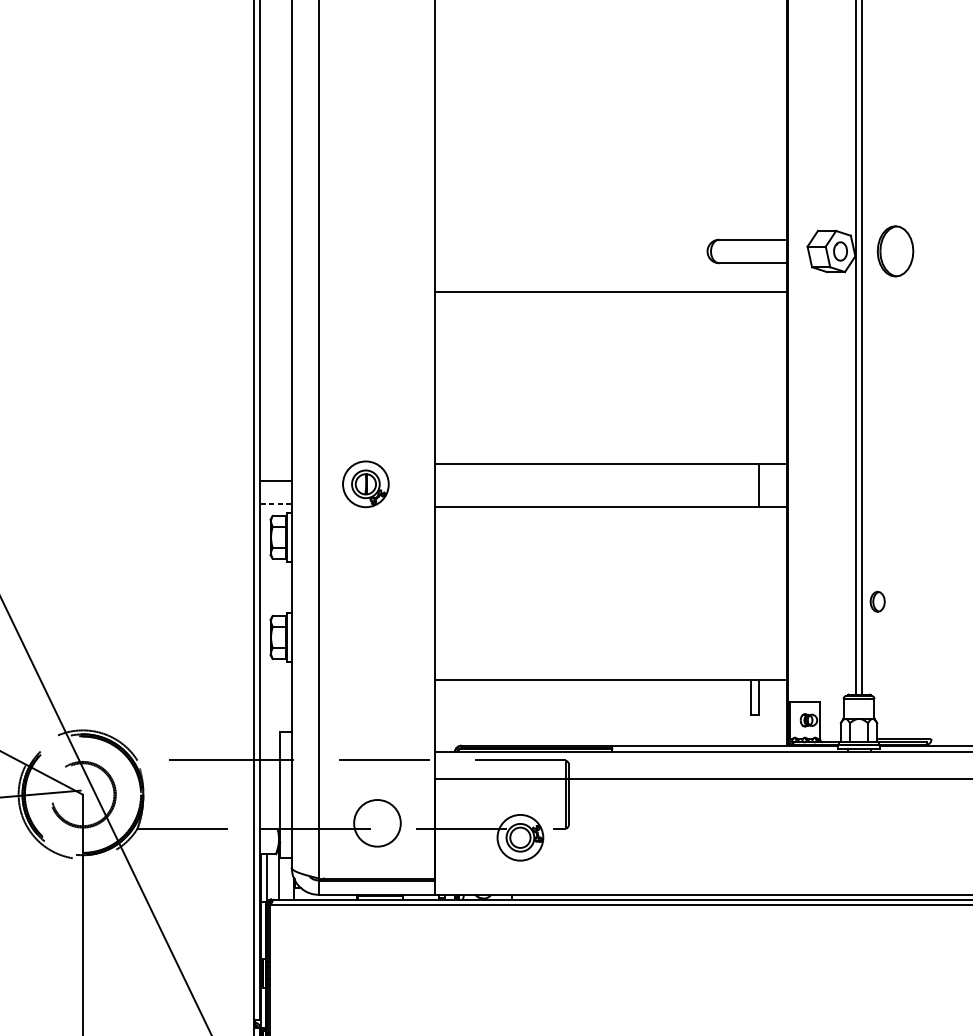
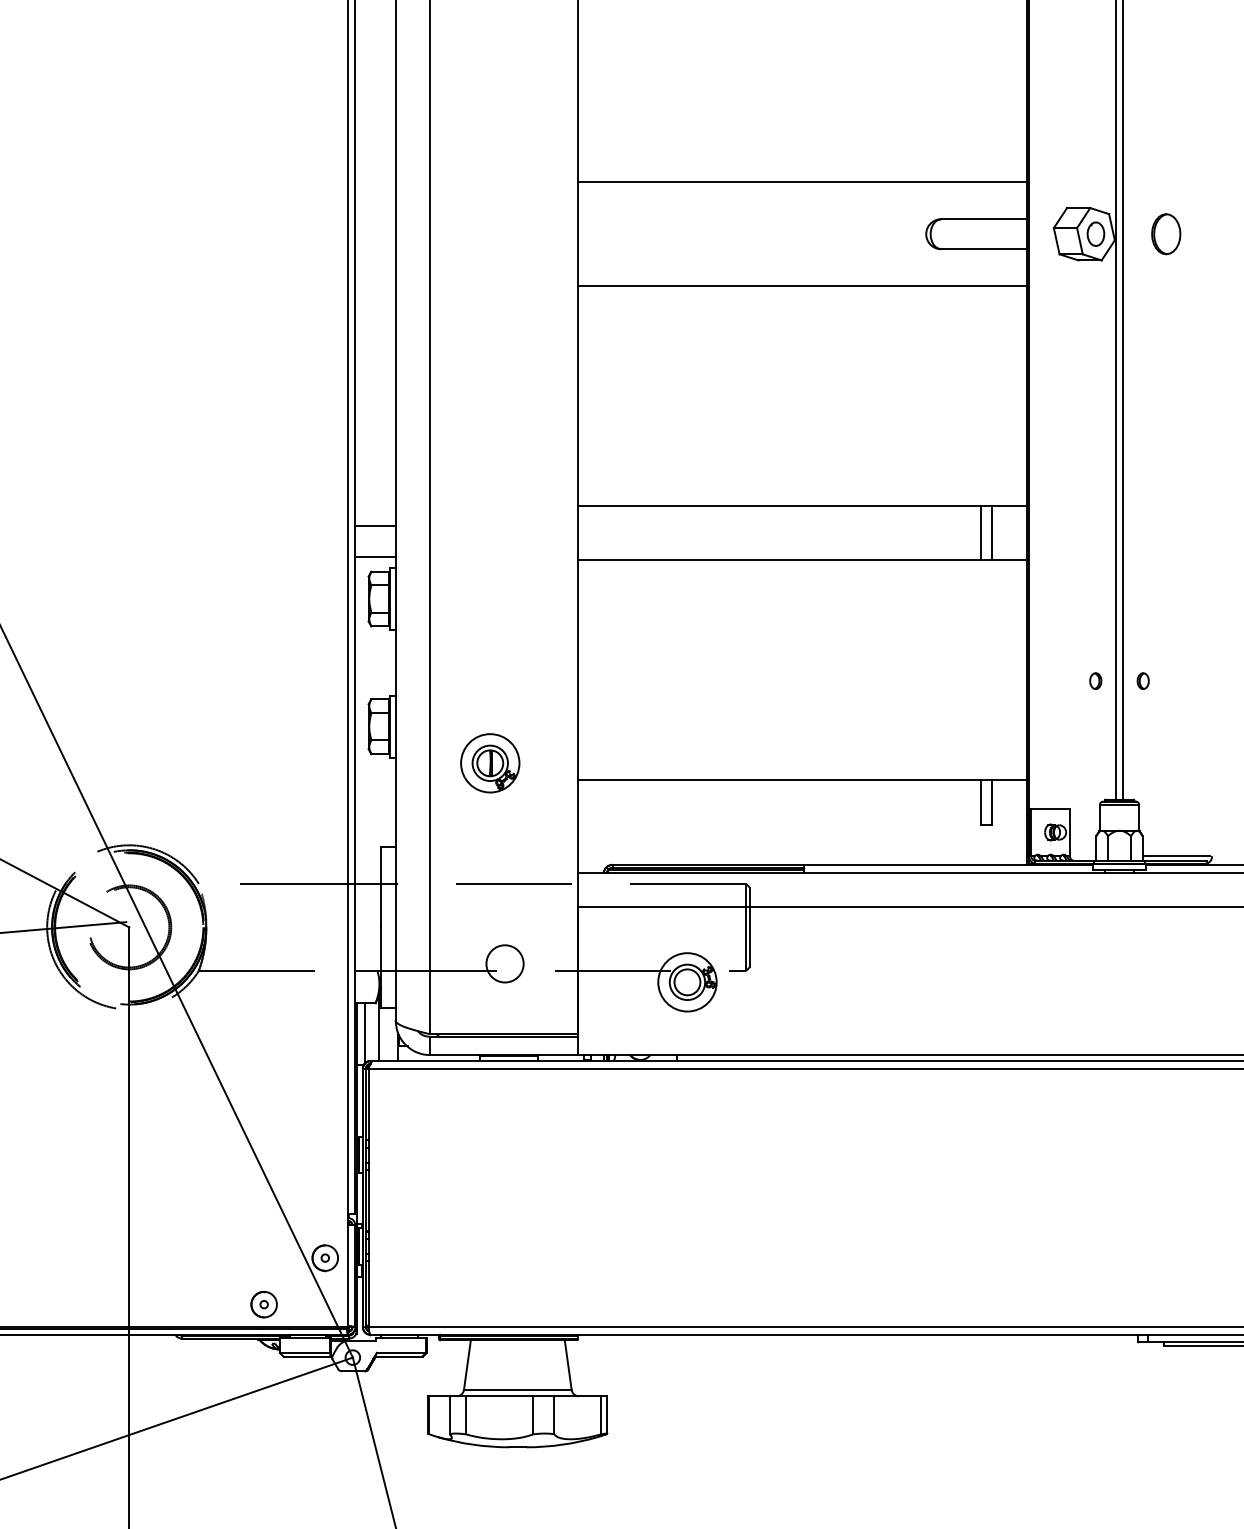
line: (610, 210) -> (802, 181), added
part: (895, 251) -> (1166, 234), size x0.62
part: (366, 484) -> (490, 763), moved
line: (750, 486) -> (981, 533), added
line: (275, 504) -> (375, 557), dashed -> solid
part: (840, 601) -> (1095, 680), added
part: (877, 601) -> (1142, 680), size x0.62
circle: (377, 823) -> (504, 963), size x0.62

